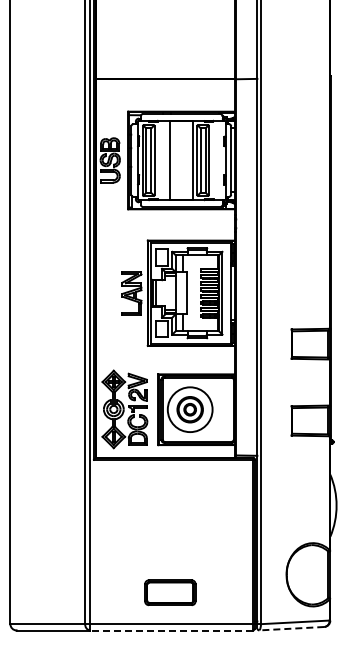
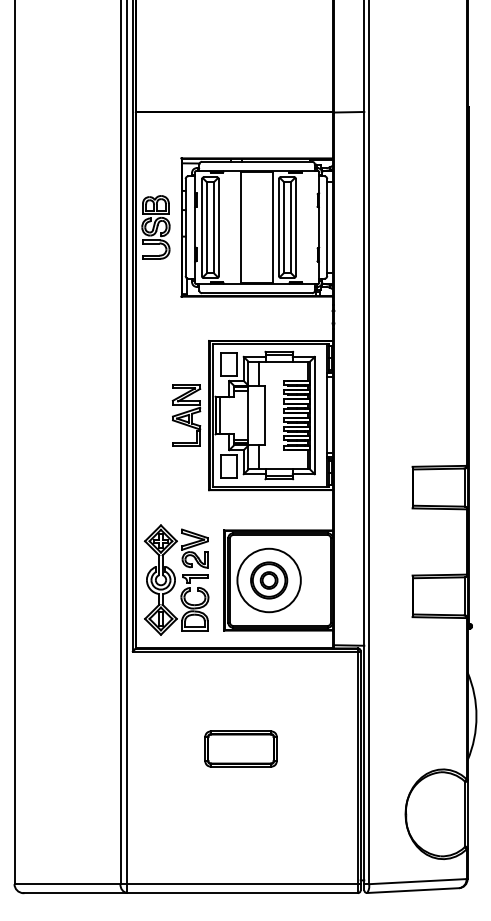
part: (170, 592) -> (241, 748), moved
line: (291, 628) -> (412, 890), dashed -> solid
line: (171, 630) -> (242, 893), dashed -> solid

